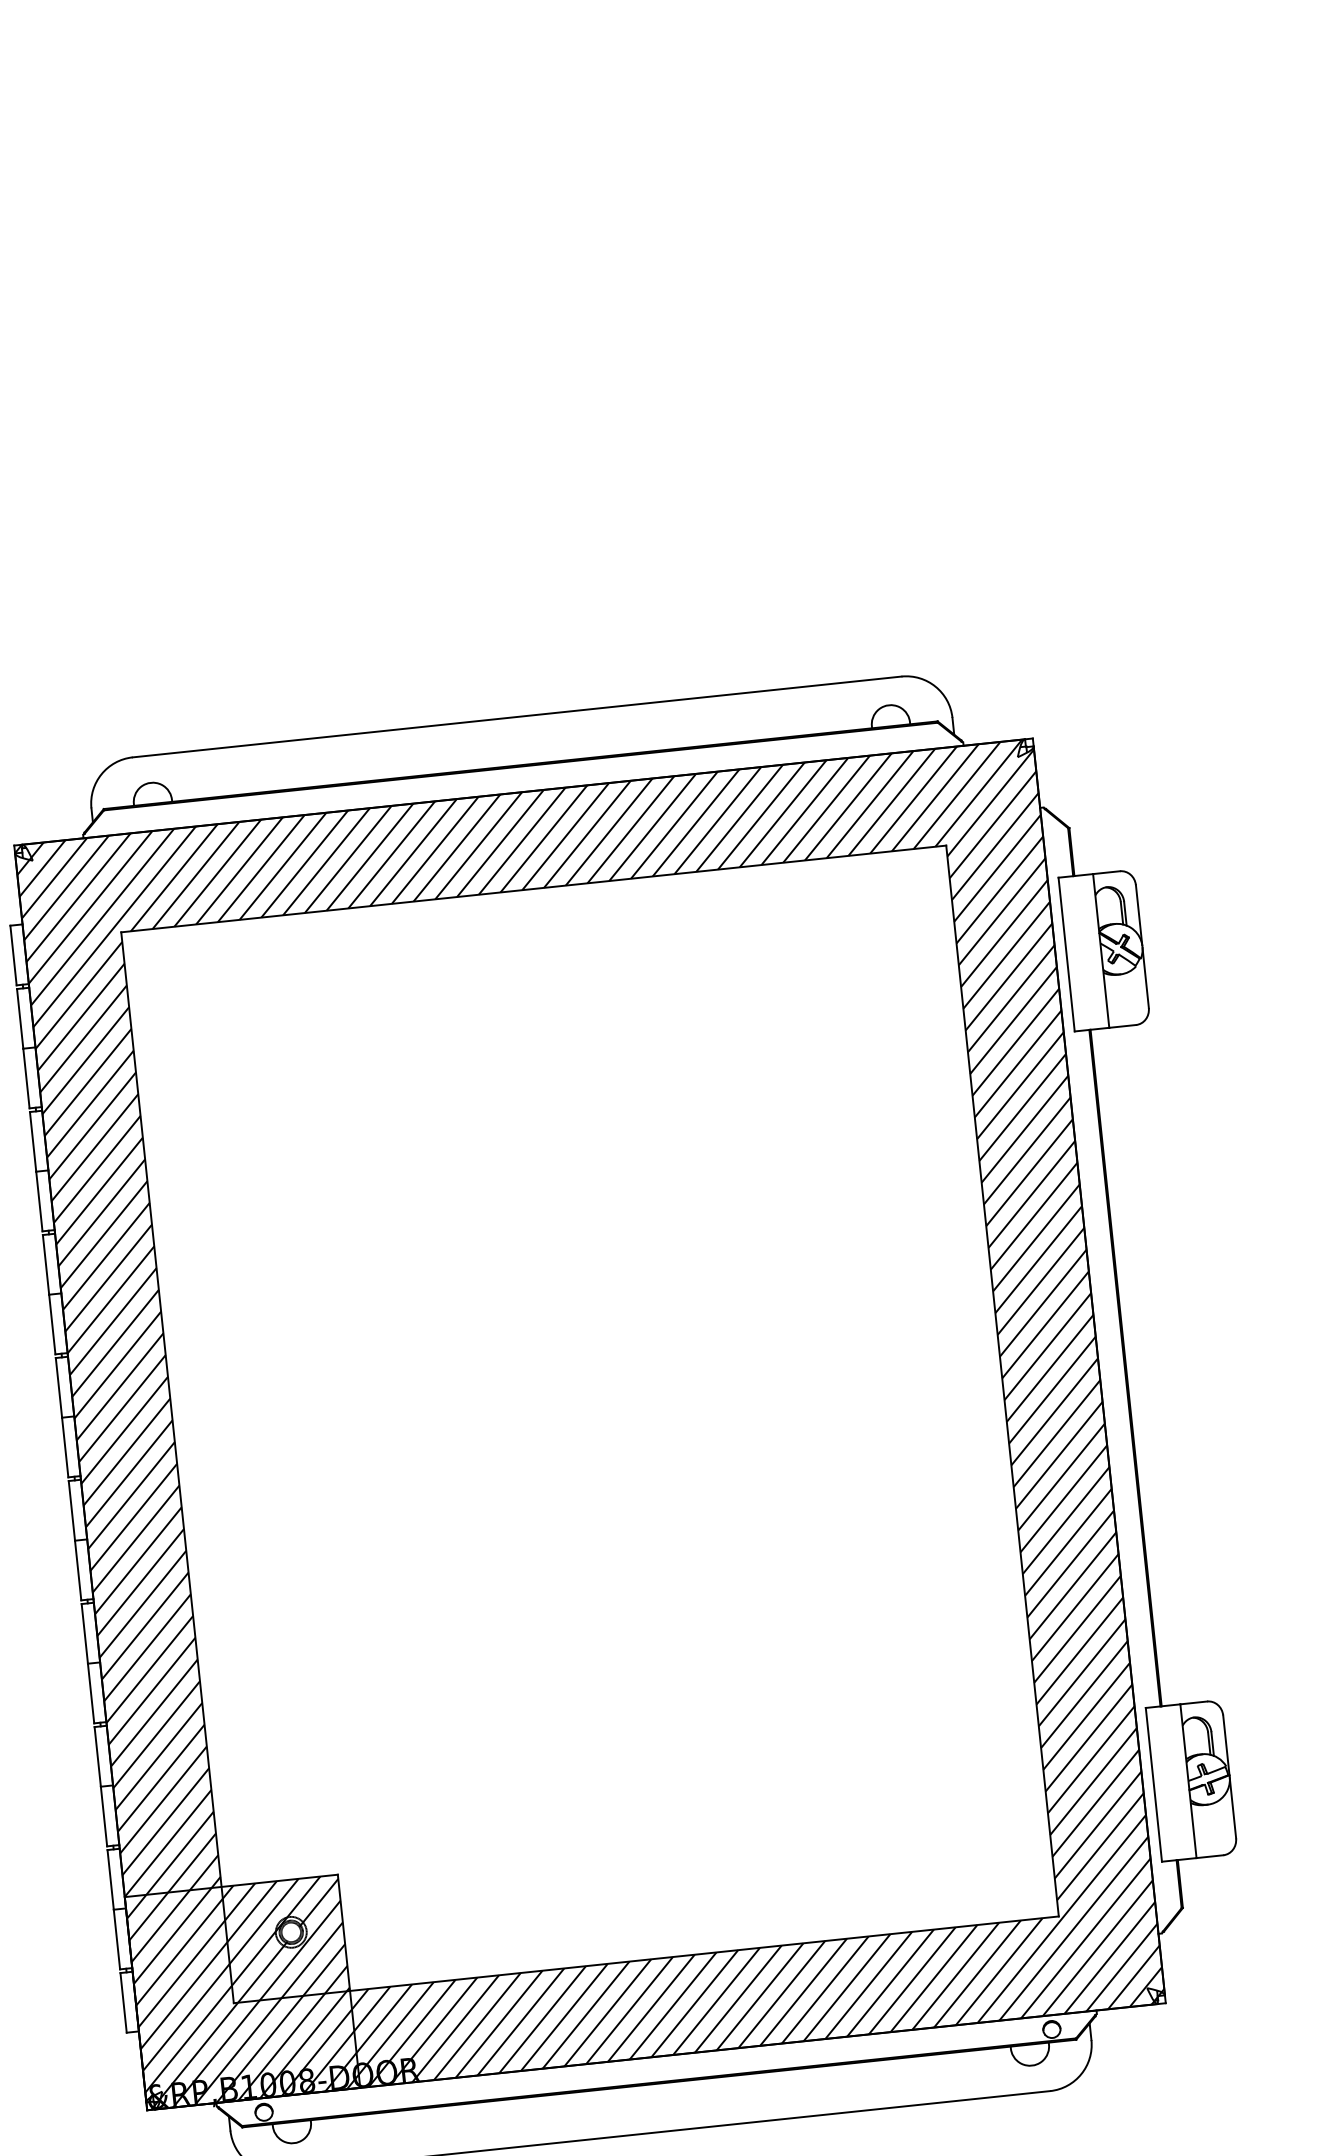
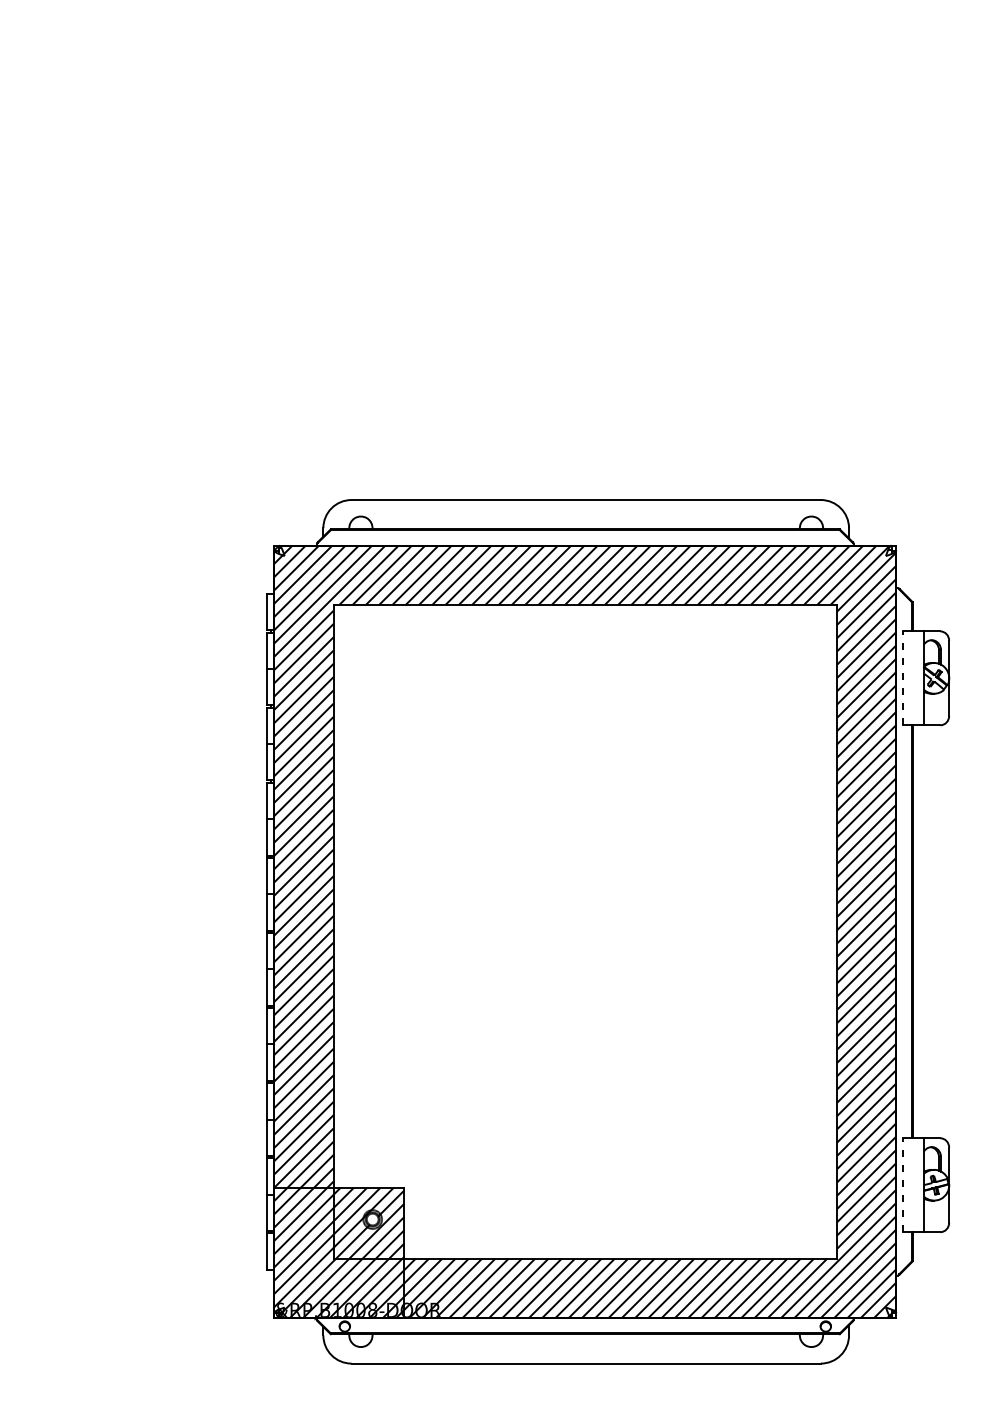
line: (1065, 954) -> (902, 678), solid -> dashed
line: (1153, 1785) -> (902, 1185), solid -> dashed

